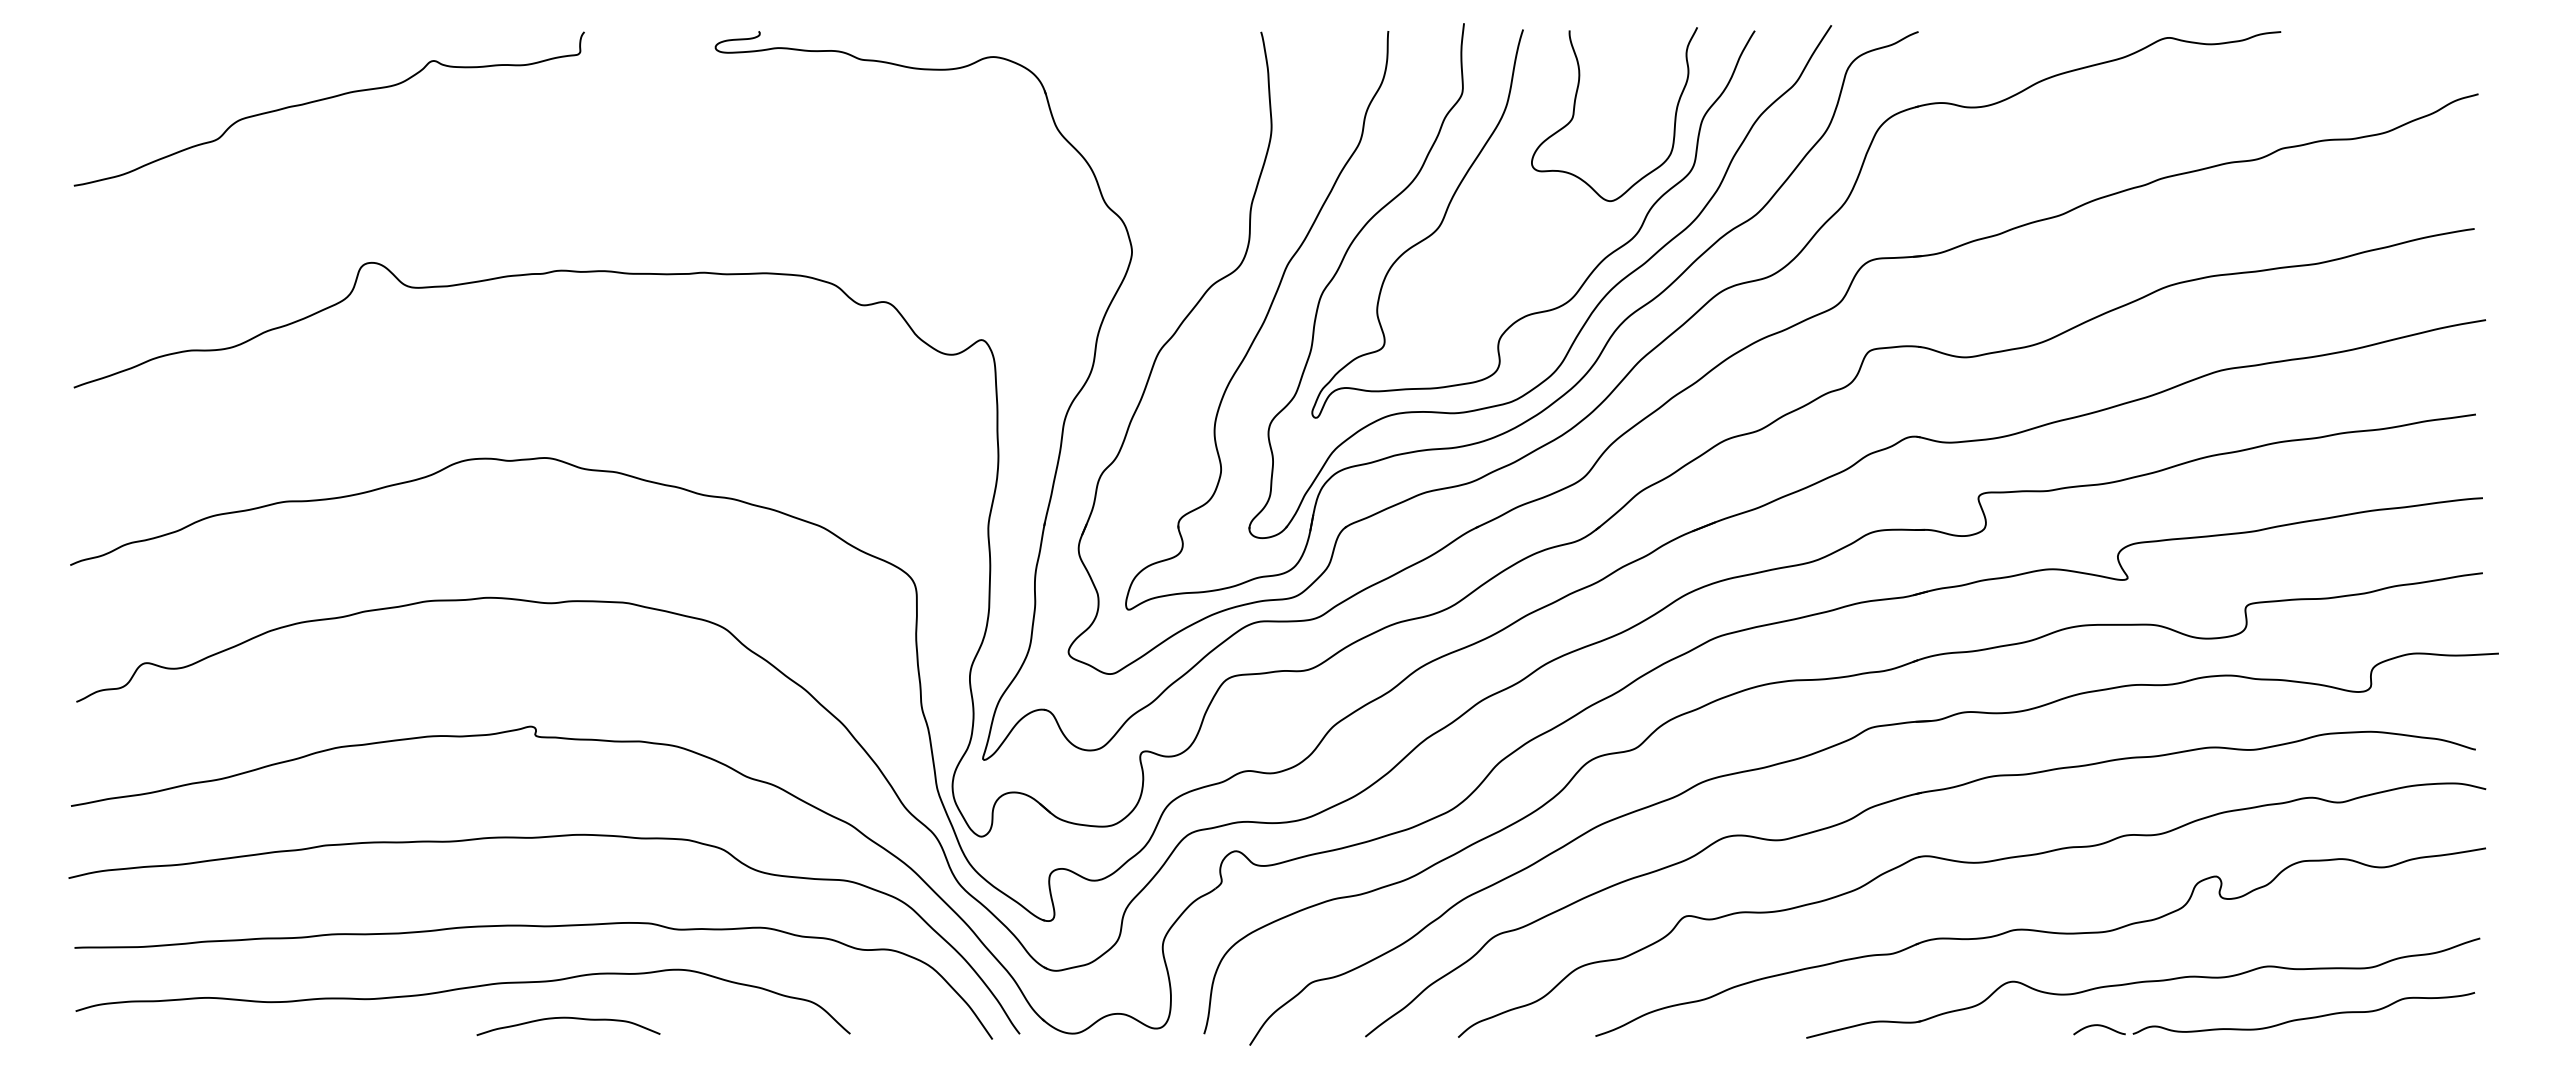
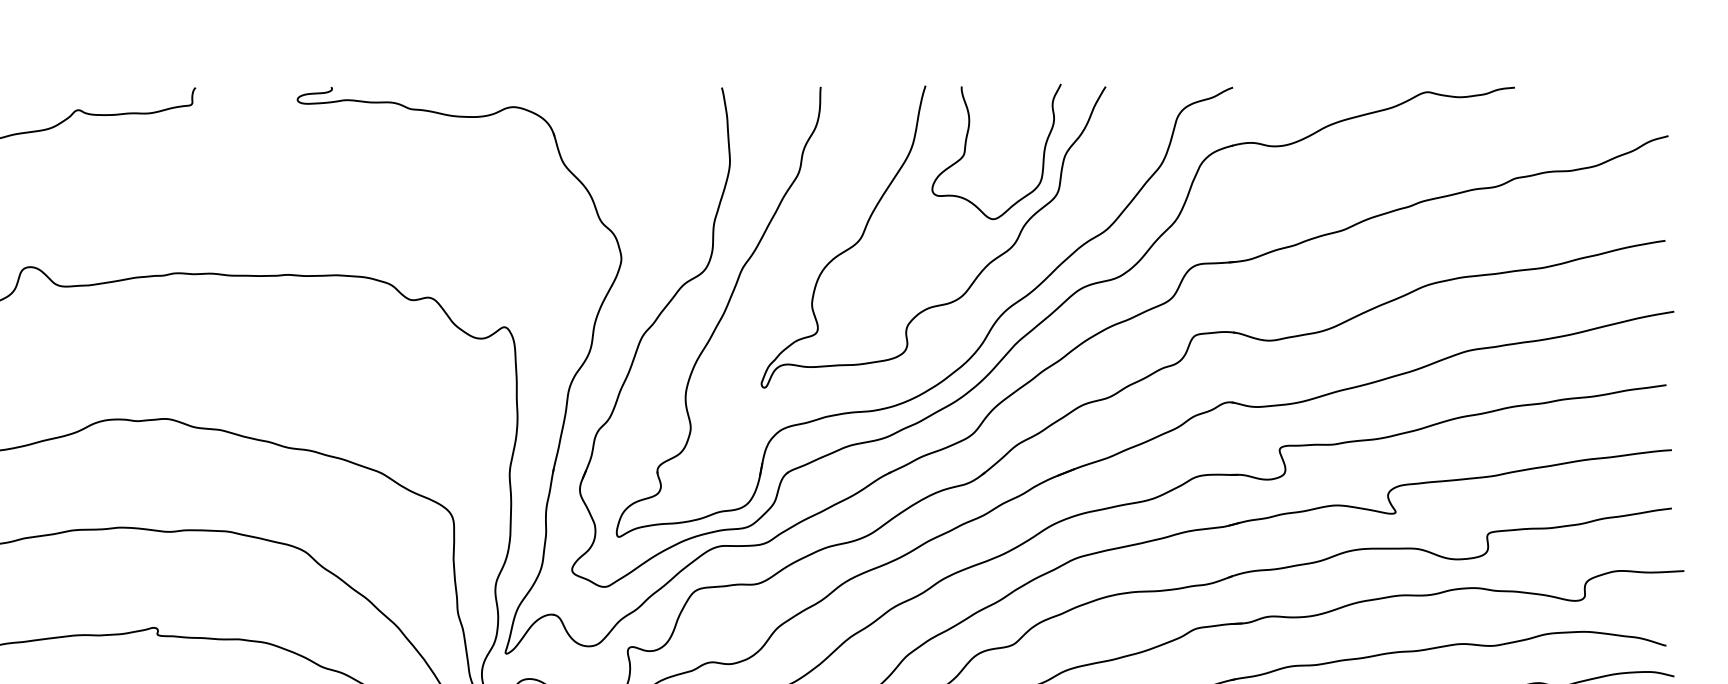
part: (1589, 314) -> (977, 307), removed

